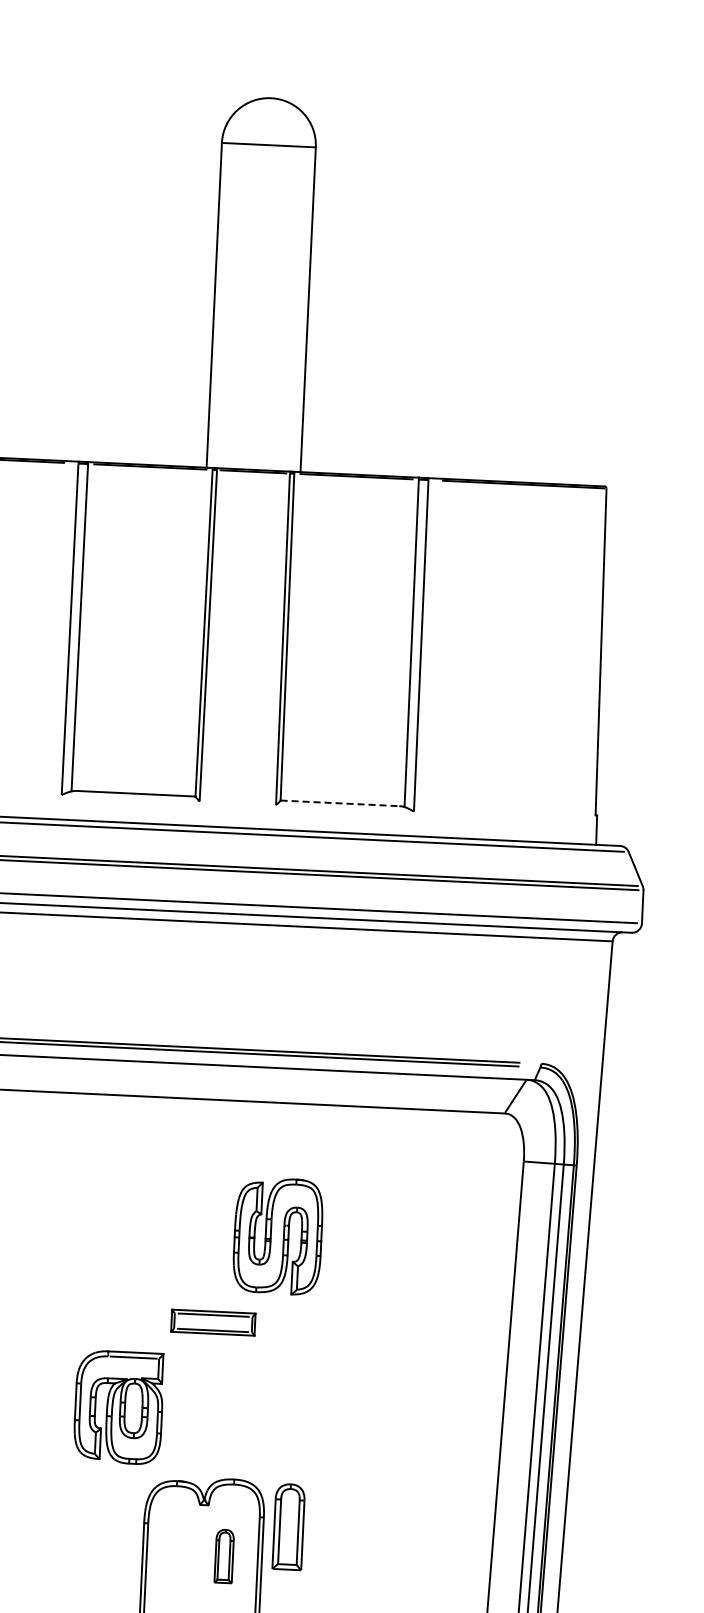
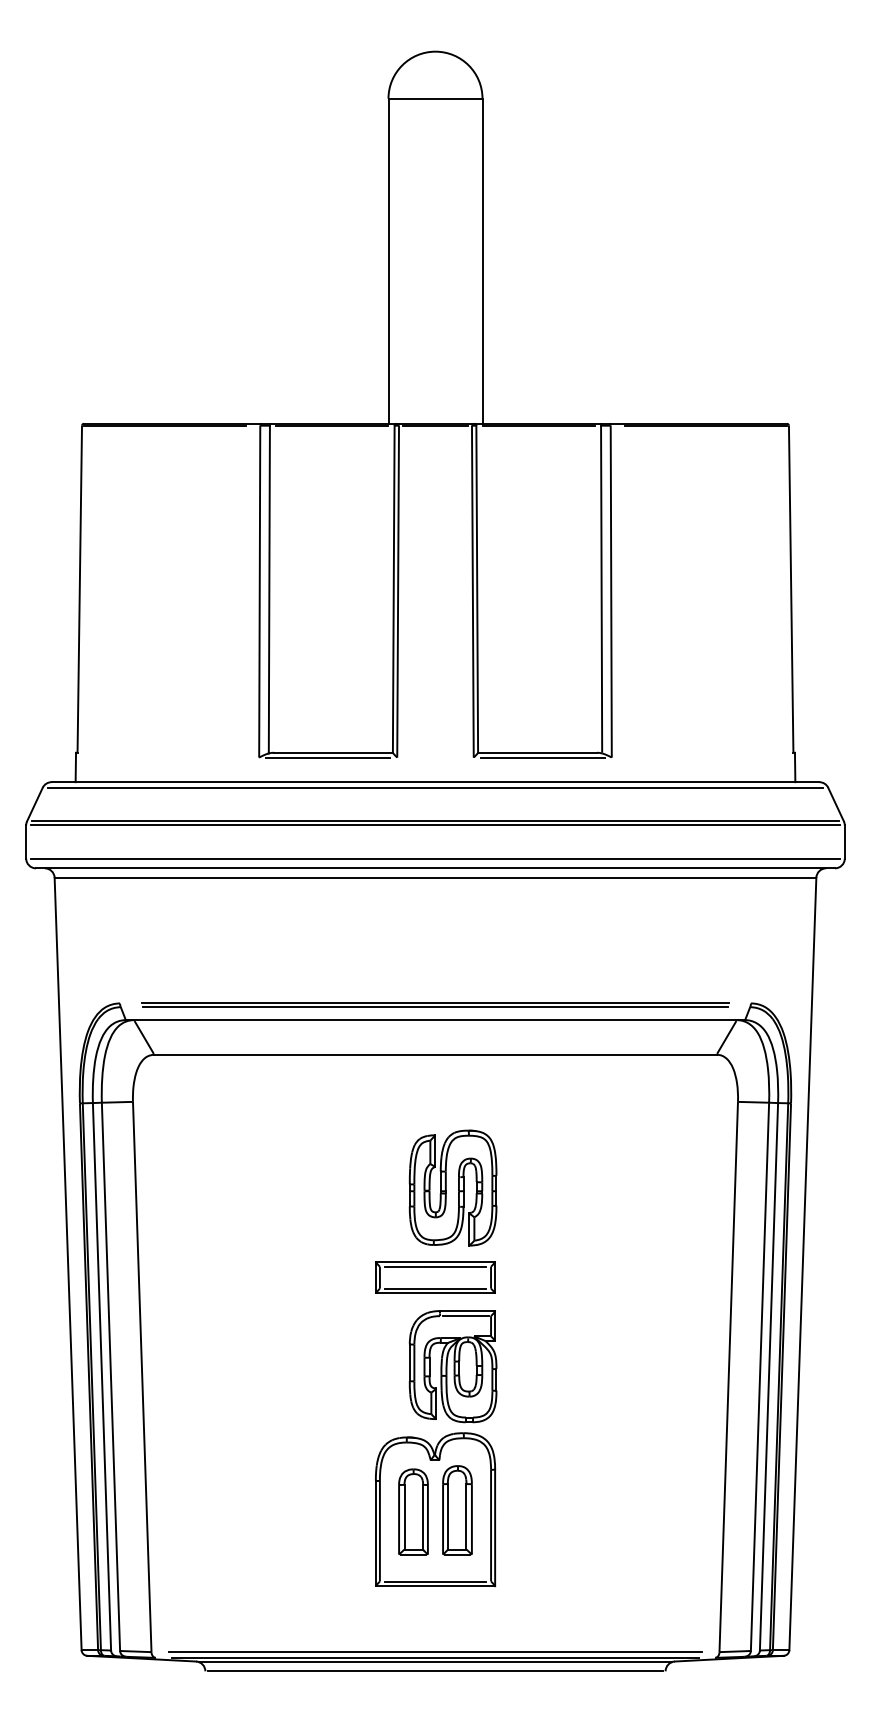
line: (129, 798) -> (327, 757), added
line: (339, 803) -> (537, 752), dashed -> solid
line: (344, 808) -> (542, 757), added
part: (277, 1235) -> (452, 1187), moved
part: (213, 1322) -> (435, 1277), size x1.43
part: (118, 1407) -> (452, 1366), moved
part: (288, 1526) -> (413, 1511), moved
part: (224, 1556) -> (457, 1510), size x1.67

